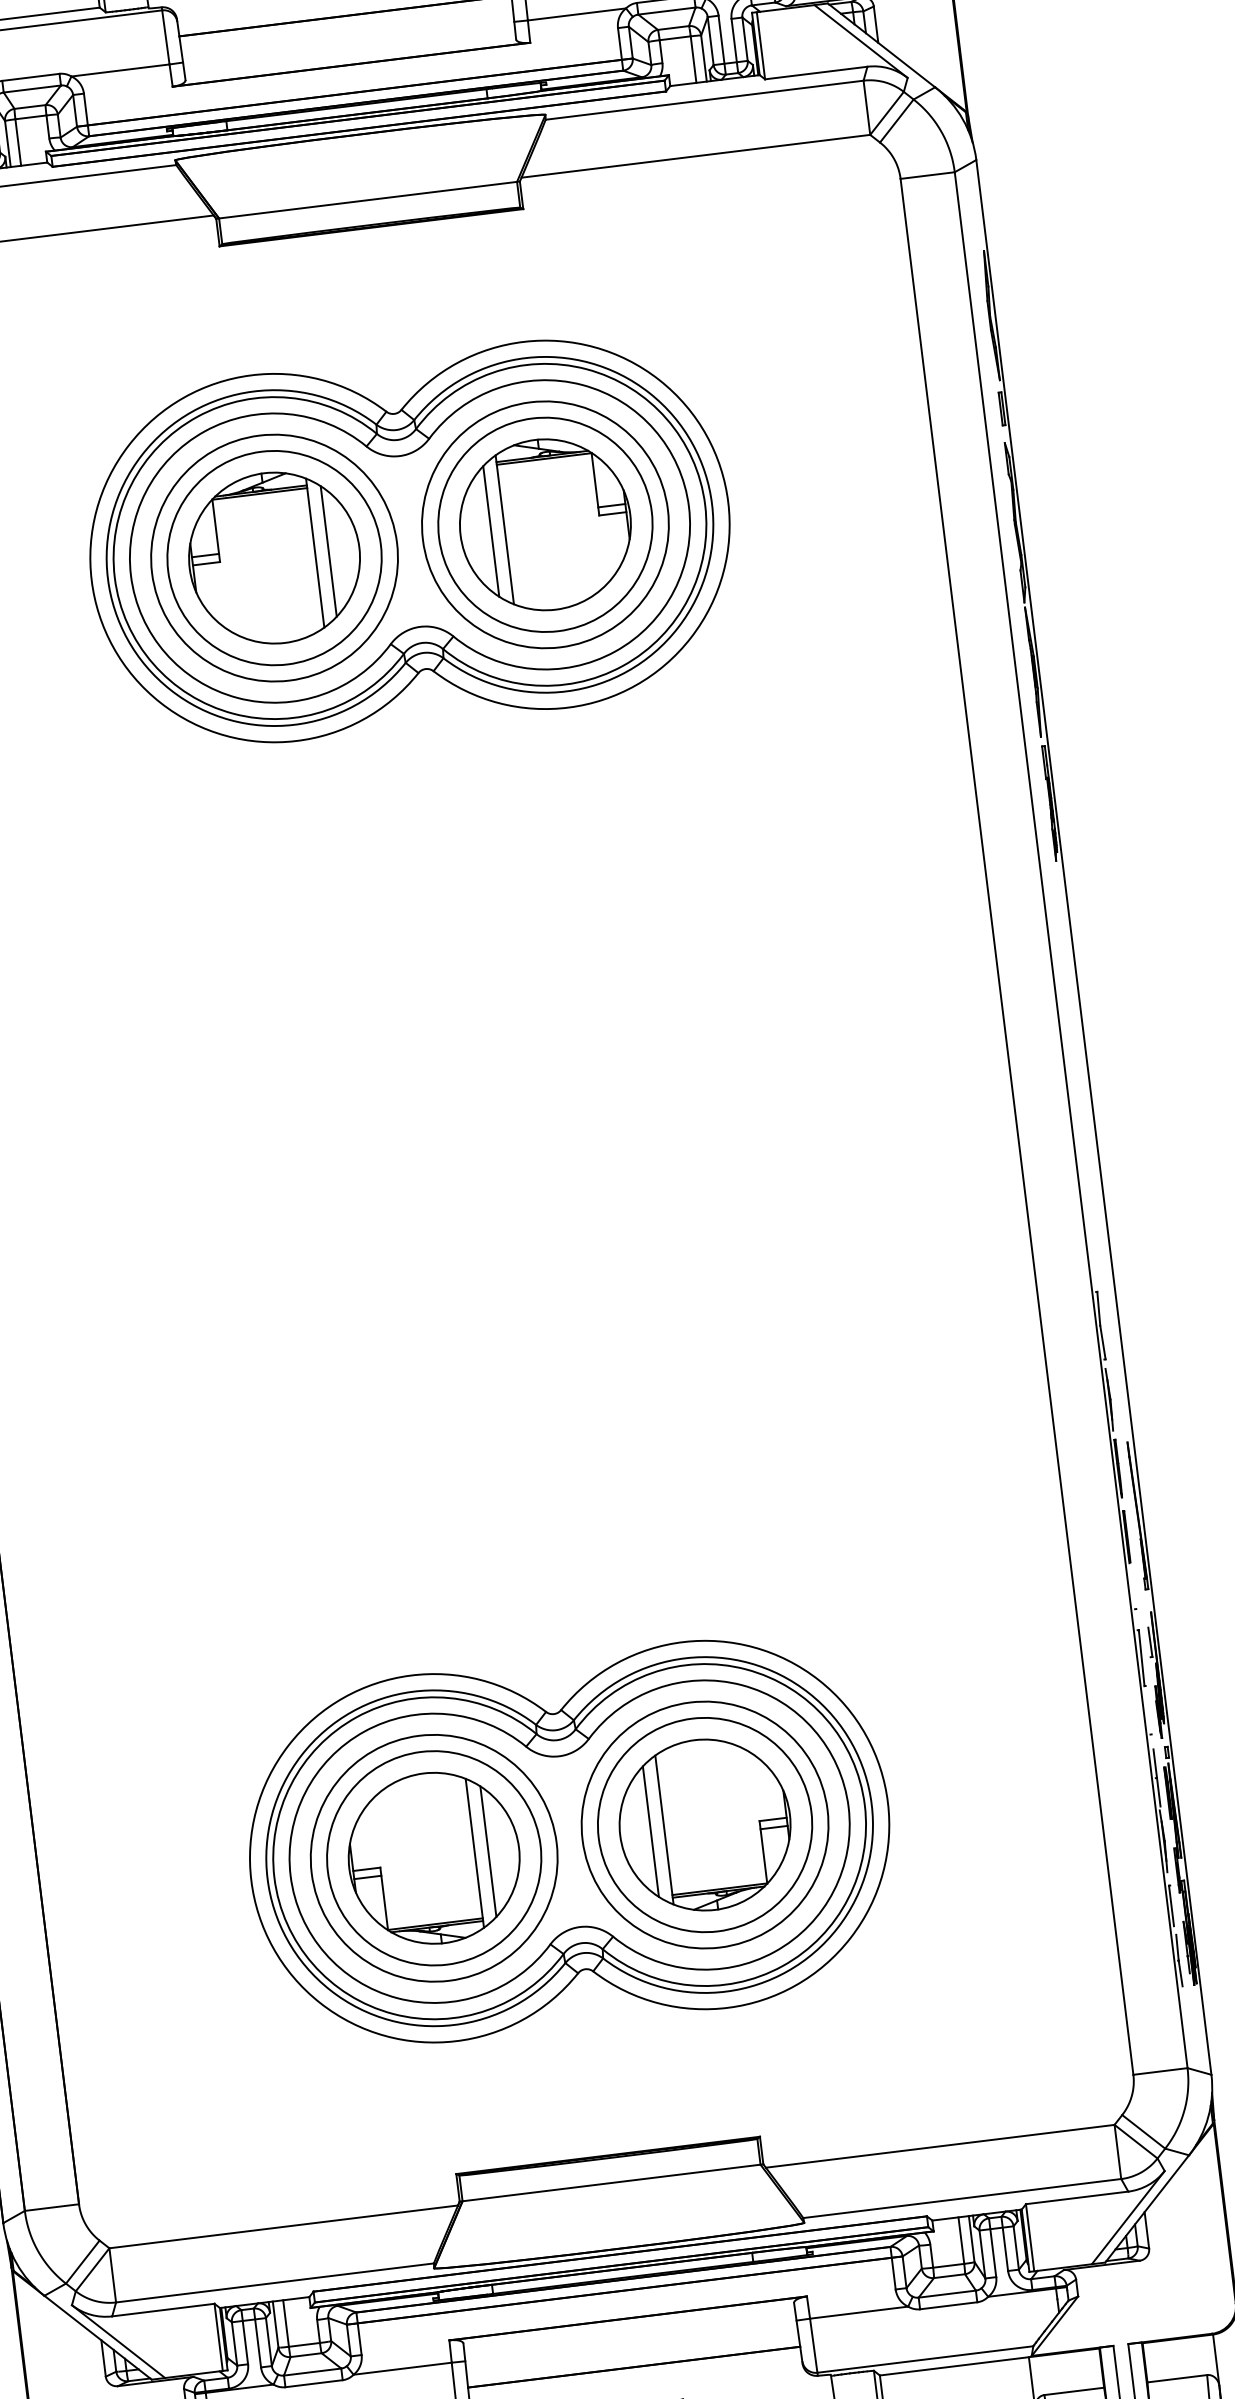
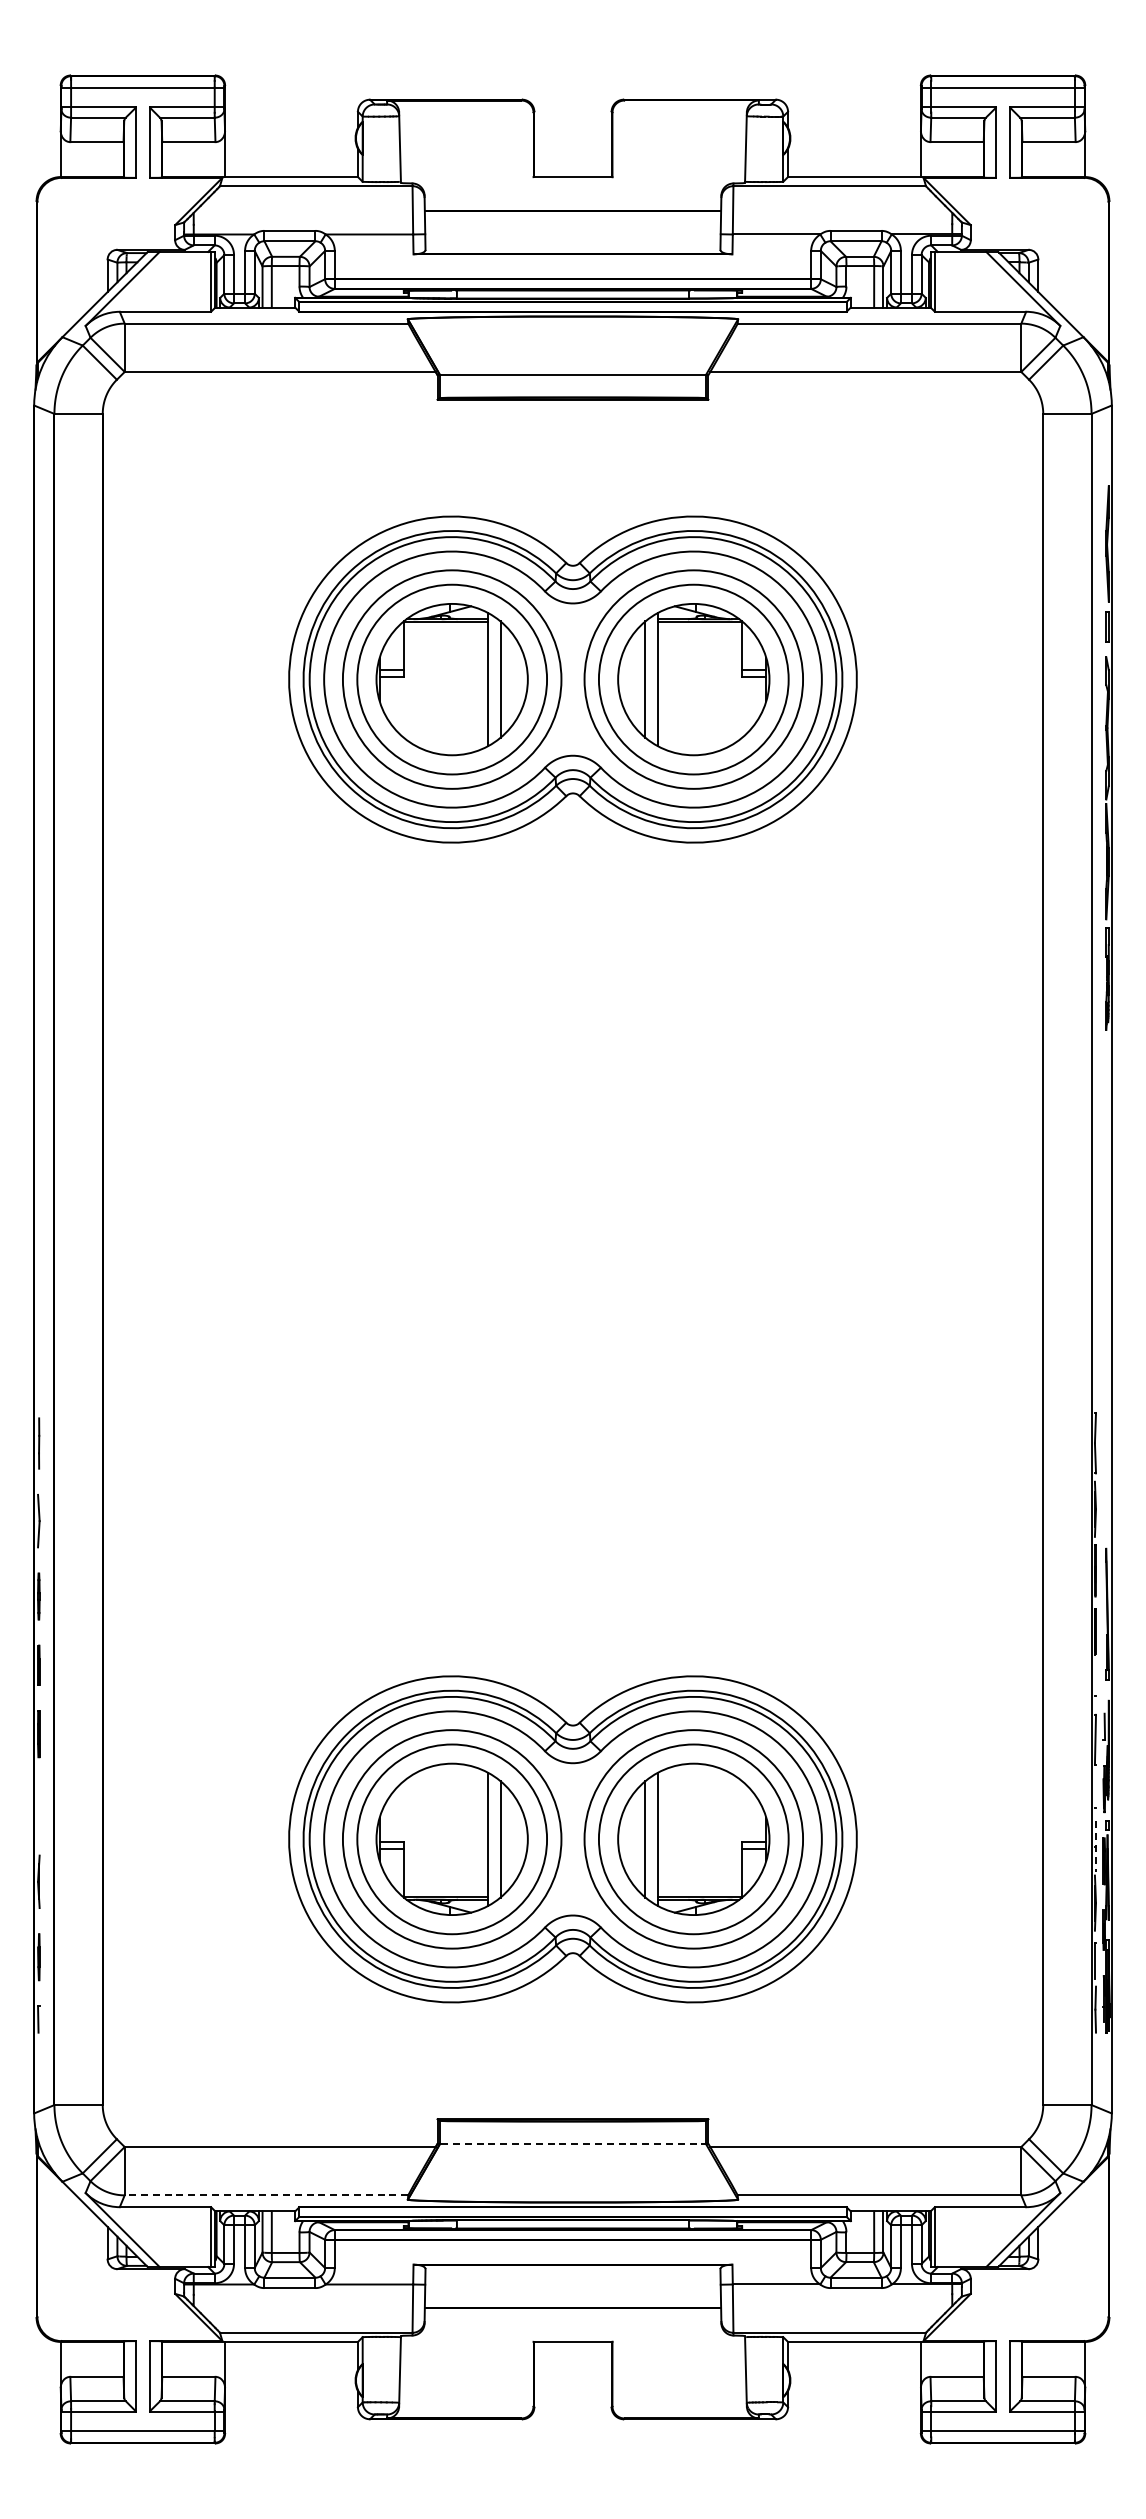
line: (1157, 1778) -> (1096, 1847), solid -> dashed
line: (610, 2182) -> (572, 2143), solid -> dashed
line: (275, 2283) -> (266, 2195), solid -> dashed

